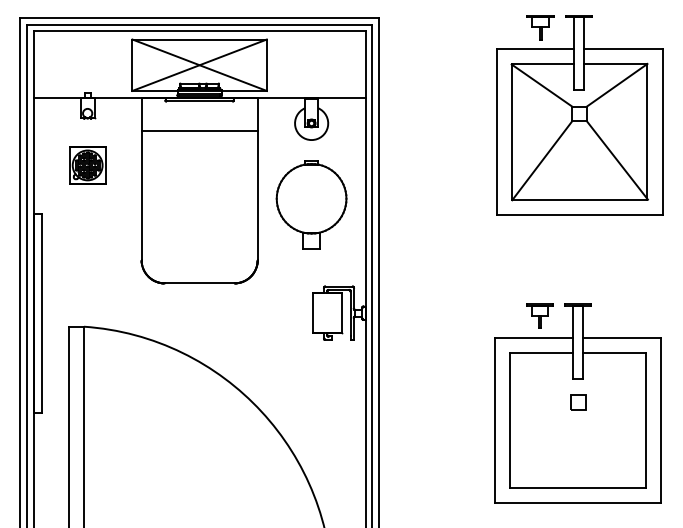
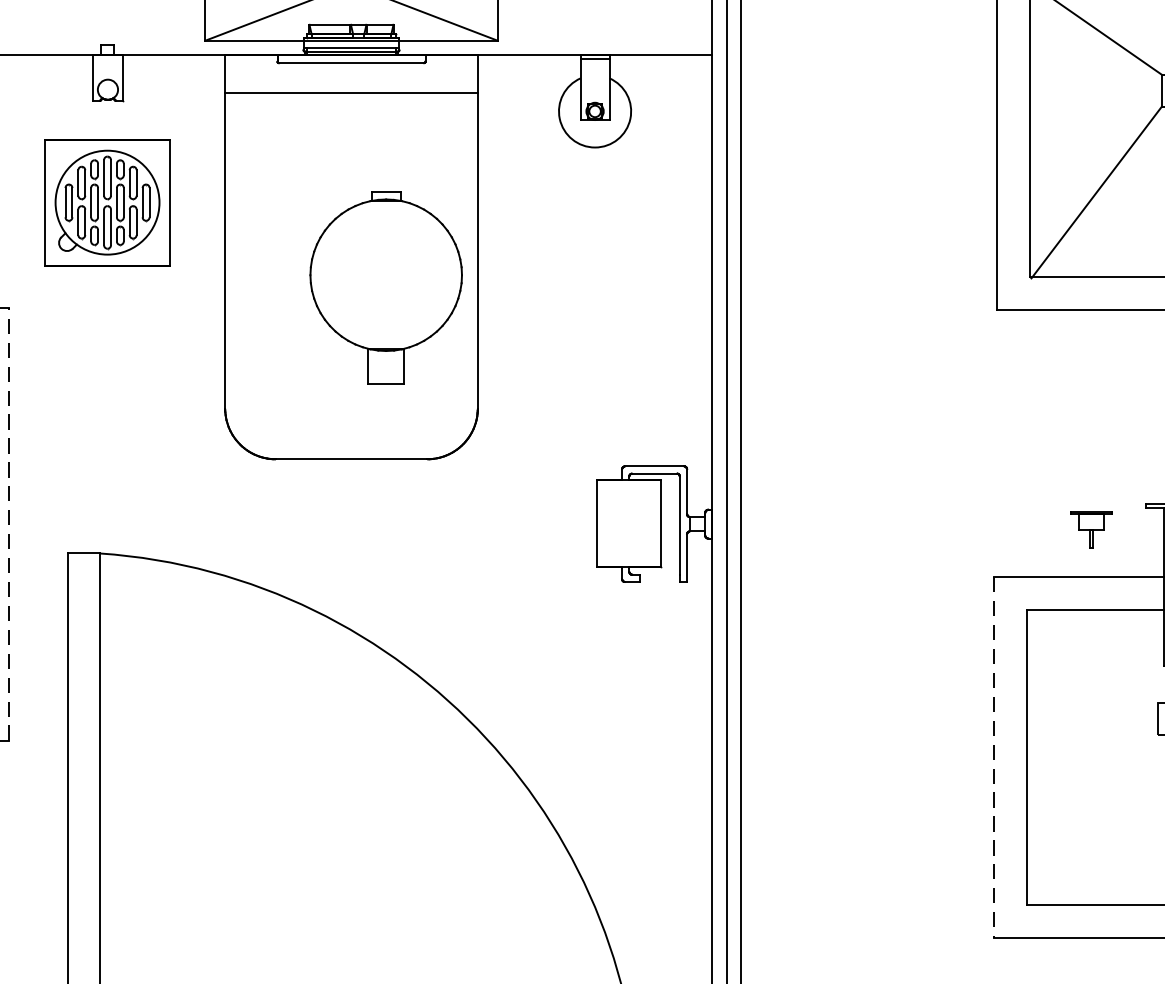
line: (199, 130) -> (351, 91), moved
part: (87, 165) -> (107, 202), size x1.6
part: (311, 204) -> (385, 287), moved
line: (42, 313) -> (9, 524), solid -> dashed
part: (539, 315) -> (1090, 529), size x0.7
line: (495, 420) -> (994, 757), solid -> dashed

